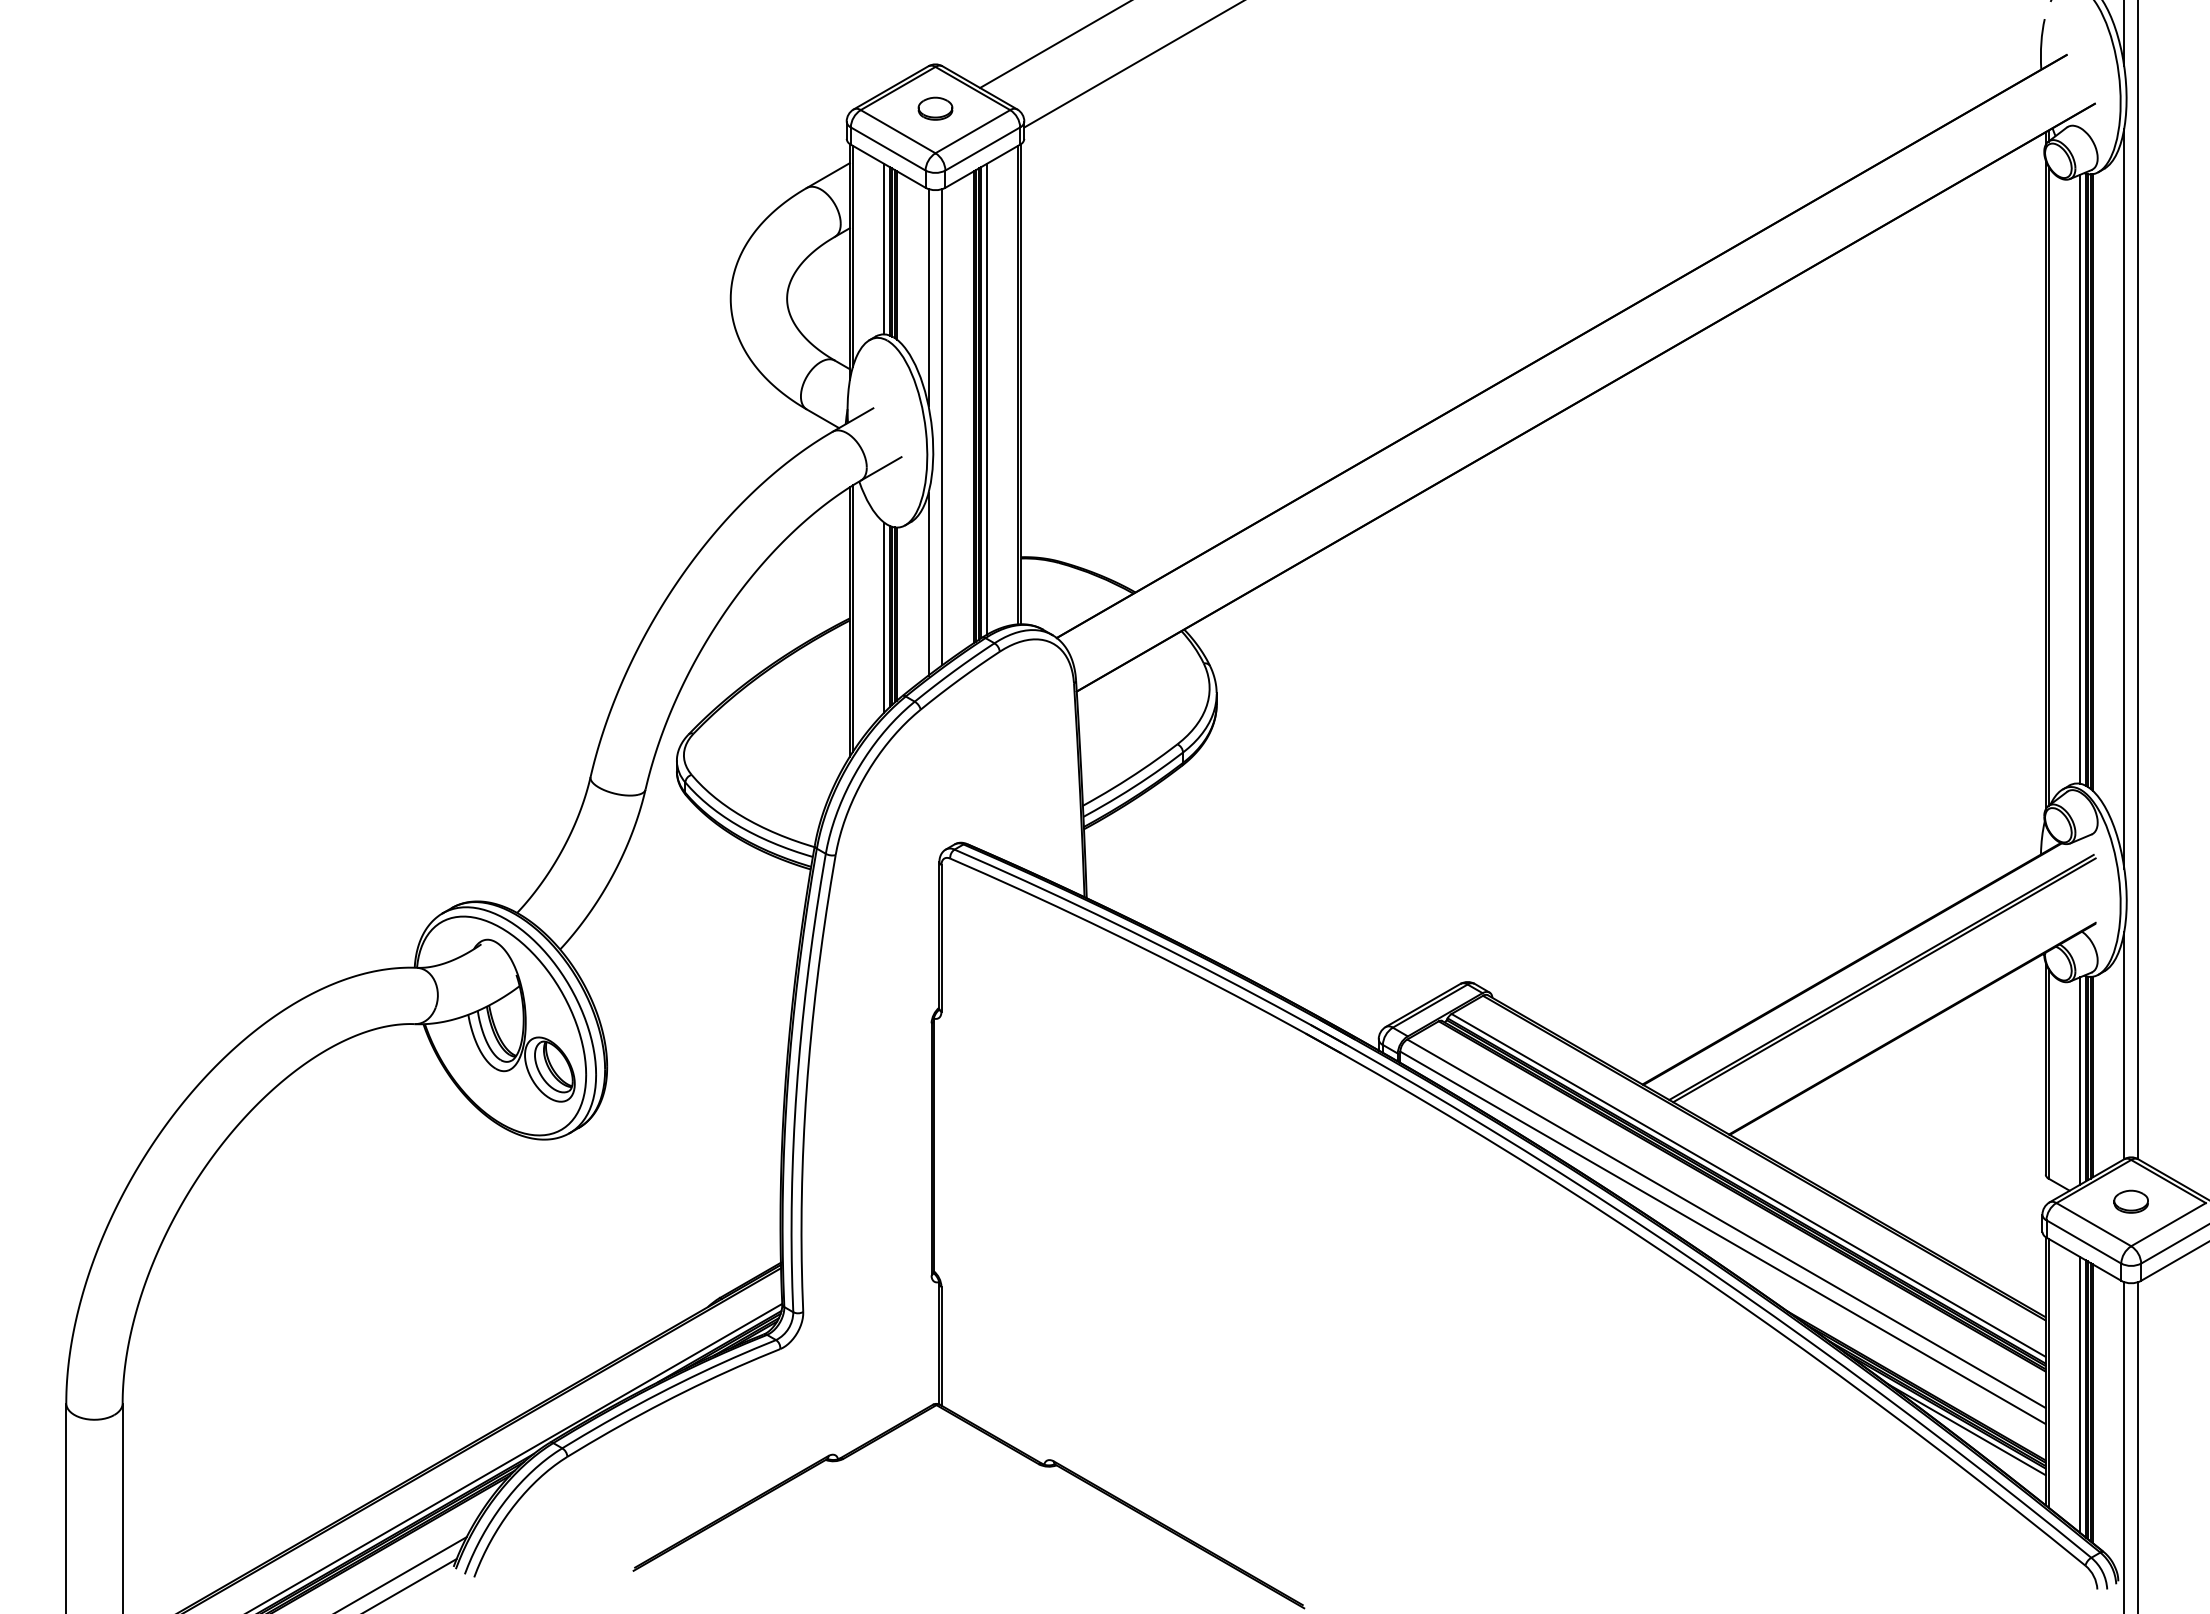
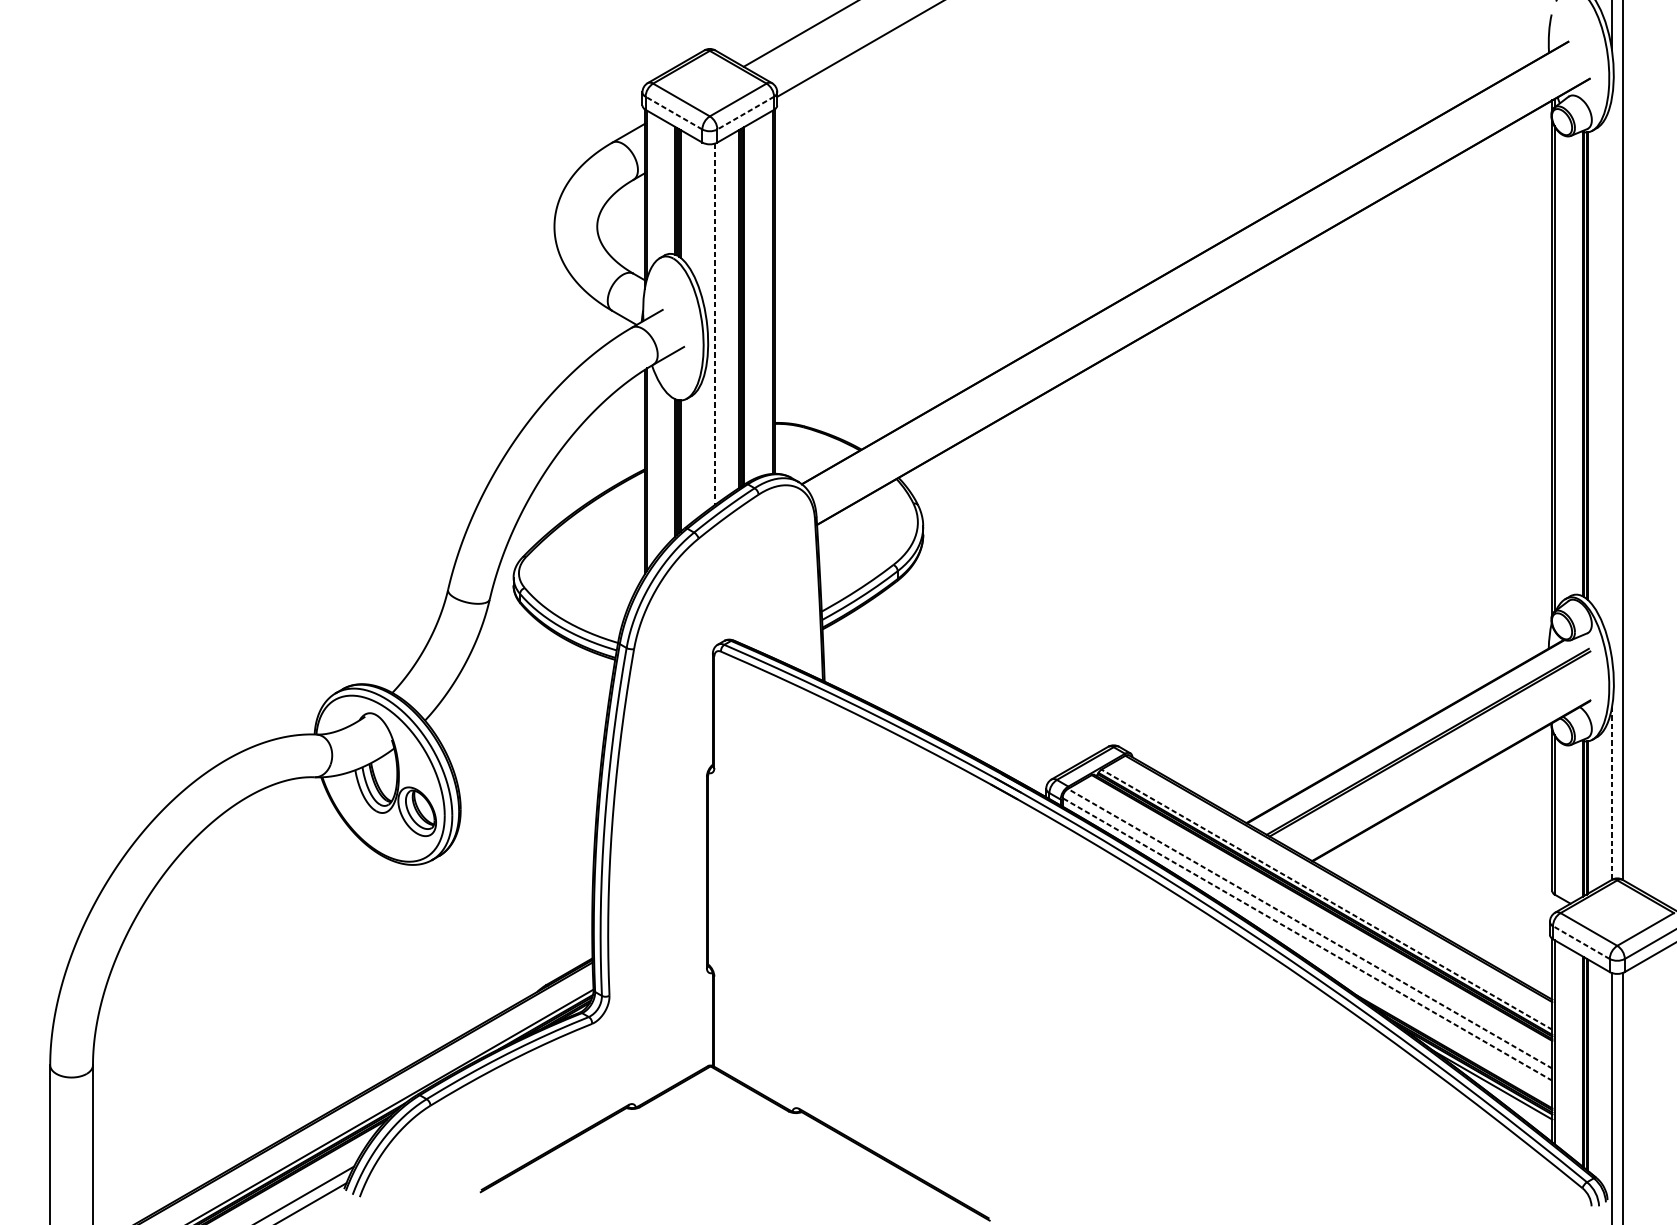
part: (935, 108) -> (709, 82), removed
line: (887, 148) -> (673, 112), solid -> dashed
line: (982, 149) -> (745, 113), solid -> dashed
line: (884, 248) -> (671, 188), removed
line: (928, 297) -> (704, 225), removed
line: (986, 398) -> (748, 302), removed
line: (942, 427) -> (715, 324), solid -> dashed
line: (2079, 478) -> (1578, 363), removed
line: (2124, 498) -> (1612, 378), removed
line: (928, 584) -> (704, 443), removed
line: (884, 617) -> (671, 468), removed
line: (2124, 1045) -> (1612, 793), solid -> dashed
line: (2079, 1080) -> (1578, 820), removed
line: (1748, 1185) -> (1326, 899), solid -> dashed
part: (2130, 1201) -> (1616, 911), removed
line: (1726, 1223) -> (1310, 928), solid -> dashed
line: (1723, 1237) -> (1307, 939), solid -> dashed
line: (2083, 1241) -> (1581, 942), solid -> dashed
line: (2079, 1394) -> (1578, 1058), removed

